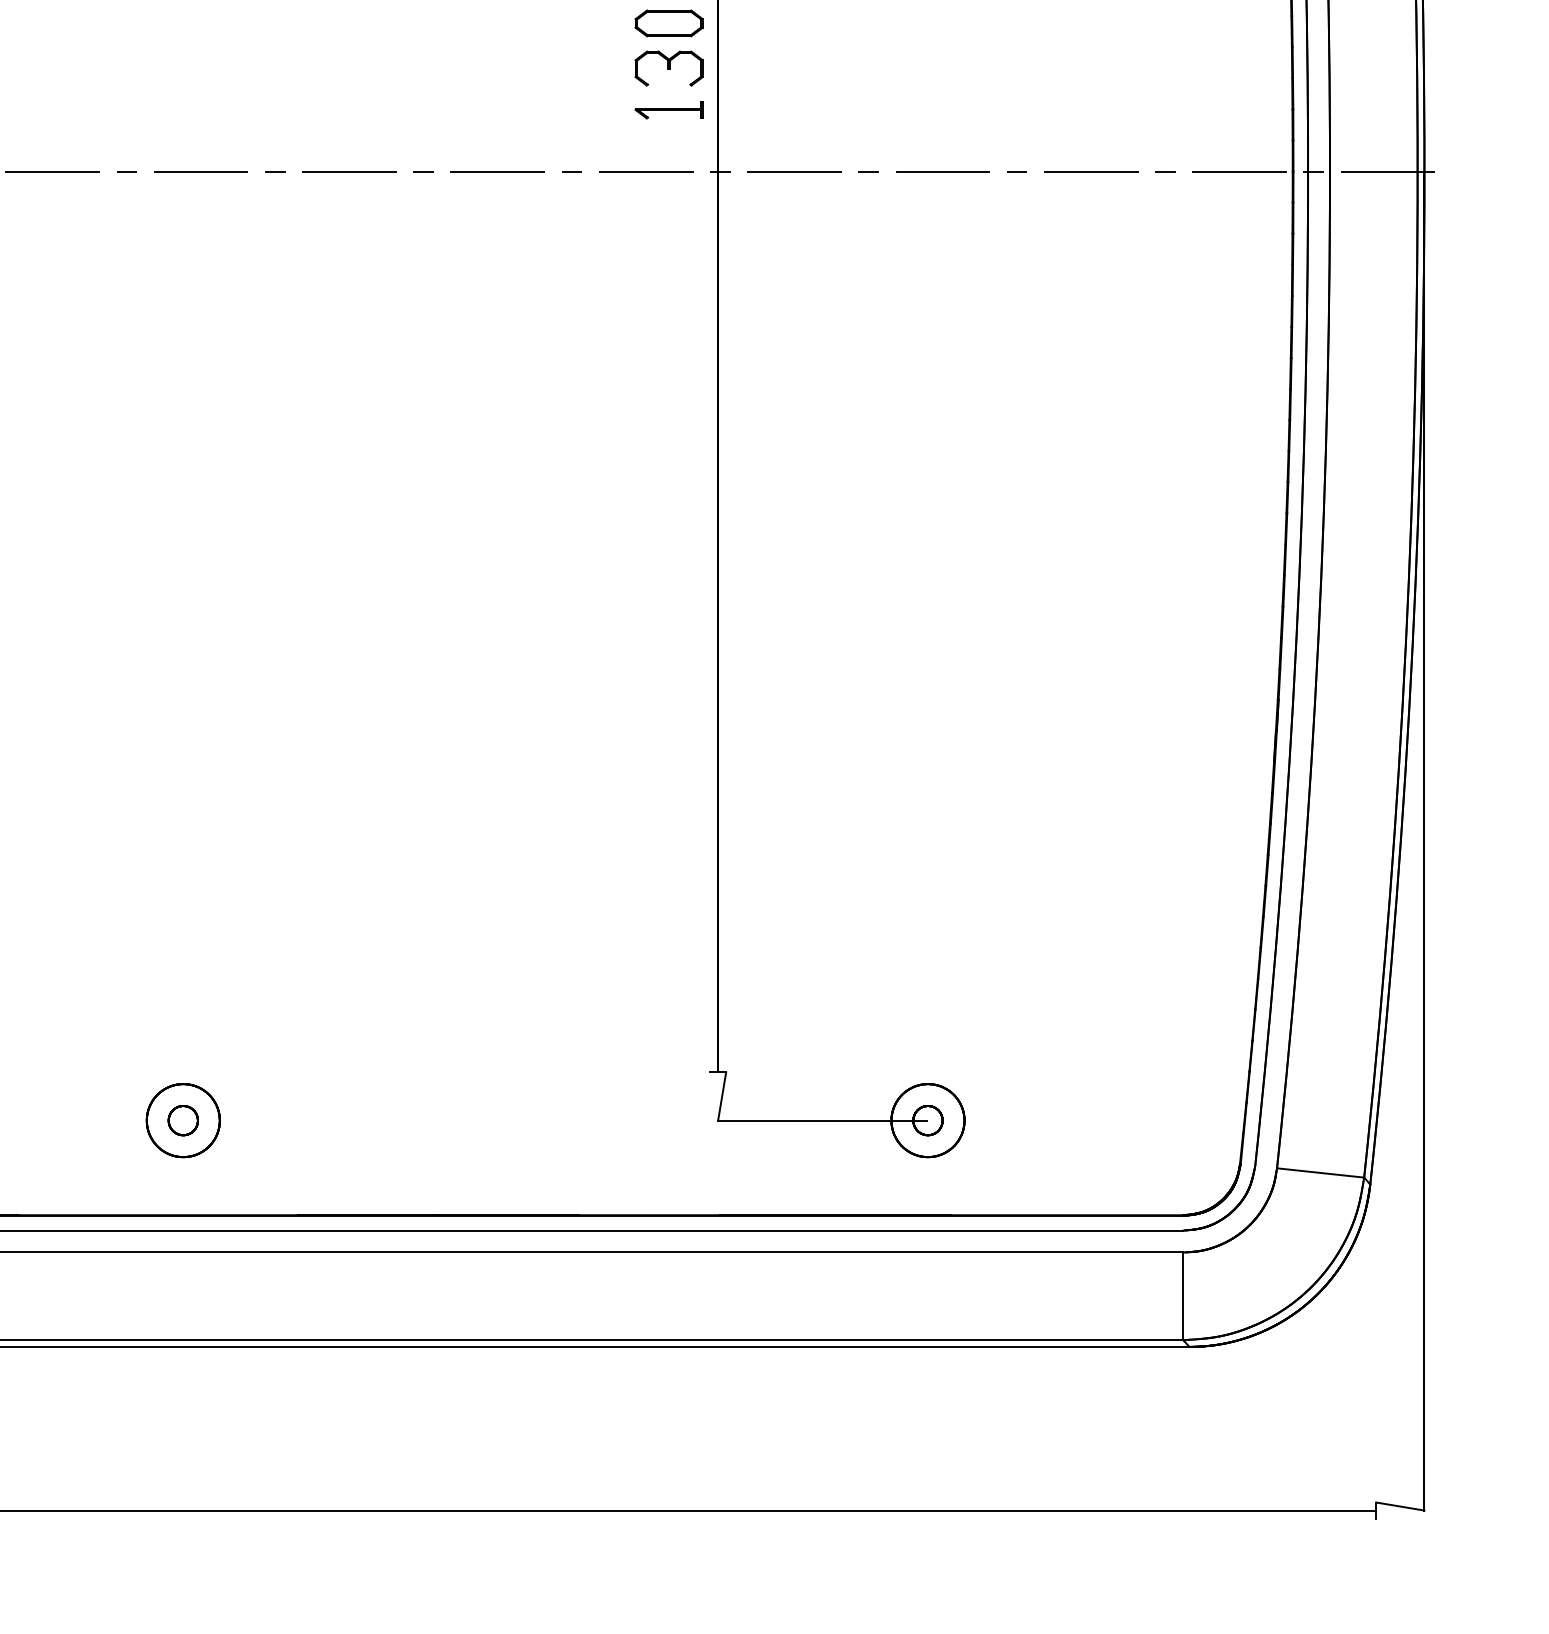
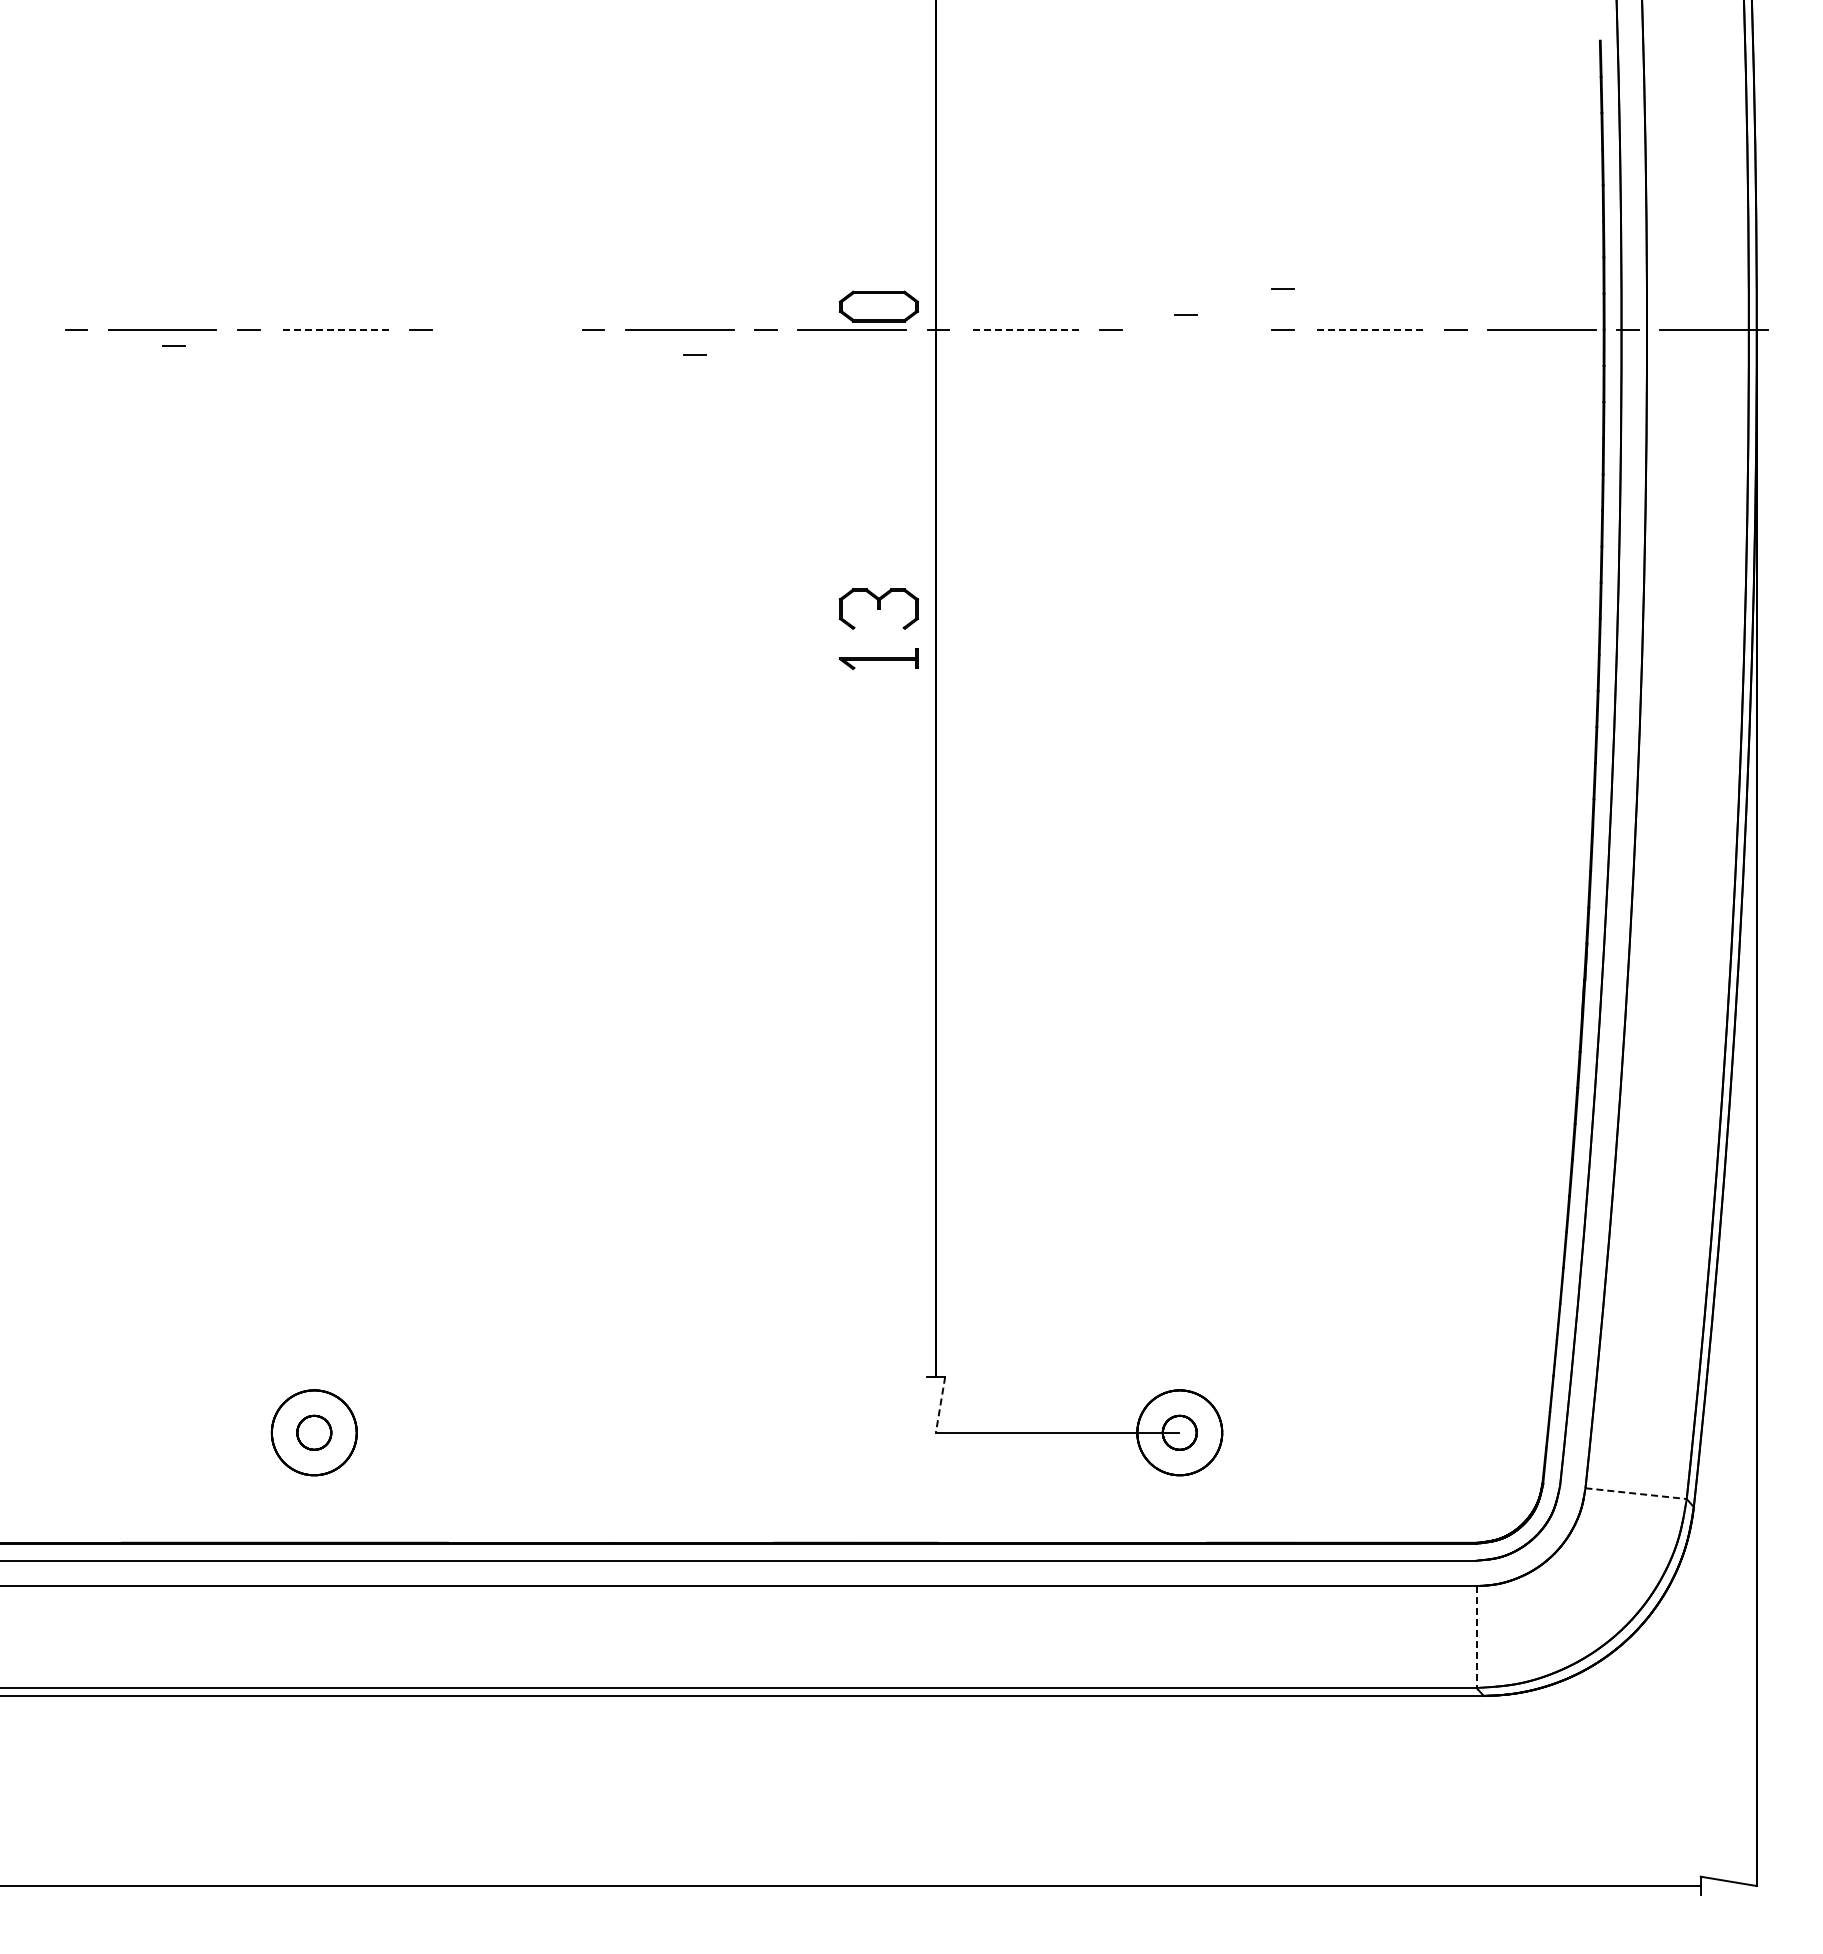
part: (668, 23) -> (878, 306), moved
part: (668, 68) -> (878, 608), moved
part: (668, 109) -> (878, 658), moved
line: (1016, 136) -> (1282, 288), added
line: (932, 158) -> (1185, 314), added
line: (200, 171) -> (334, 329), solid -> dashed
line: (349, 171) -> (507, 329), removed
line: (794, 171) -> (1024, 329), solid -> dashed
line: (942, 171) -> (1196, 329), removed
line: (1091, 171) -> (1369, 329), solid -> dashed
line: (62, 185) -> (173, 345), added
line: (510, 192) -> (694, 354), added
line: (722, 1097) -> (940, 1405), solid -> dashed
line: (1320, 1172) -> (1636, 1493), solid -> dashed
line: (1183, 1296) -> (1476, 1637), solid -> dashed

